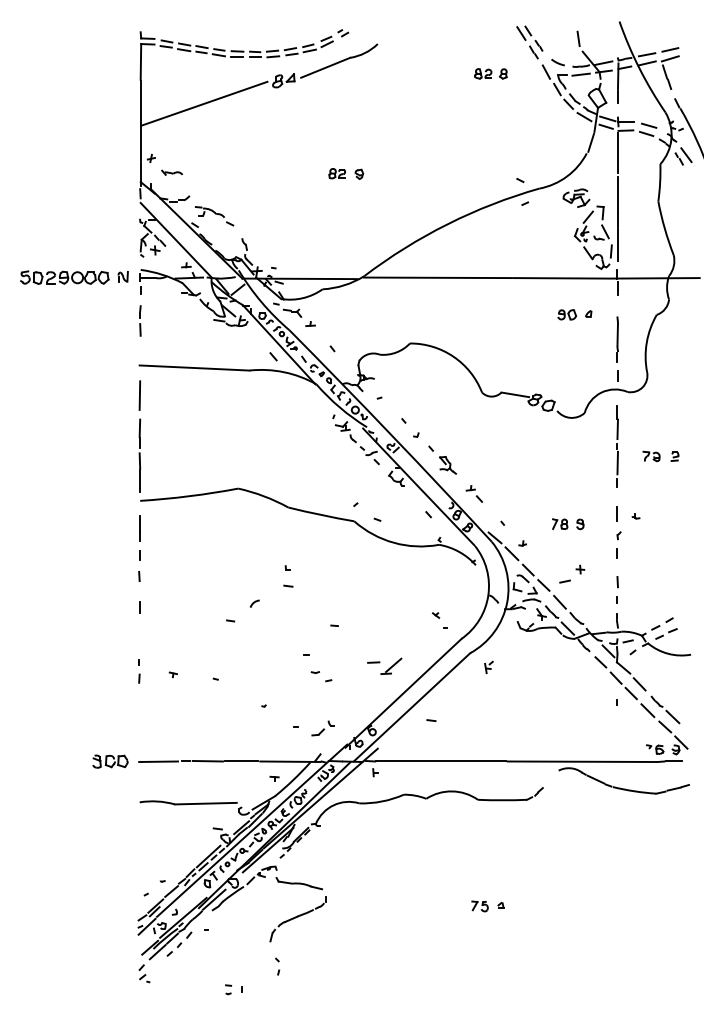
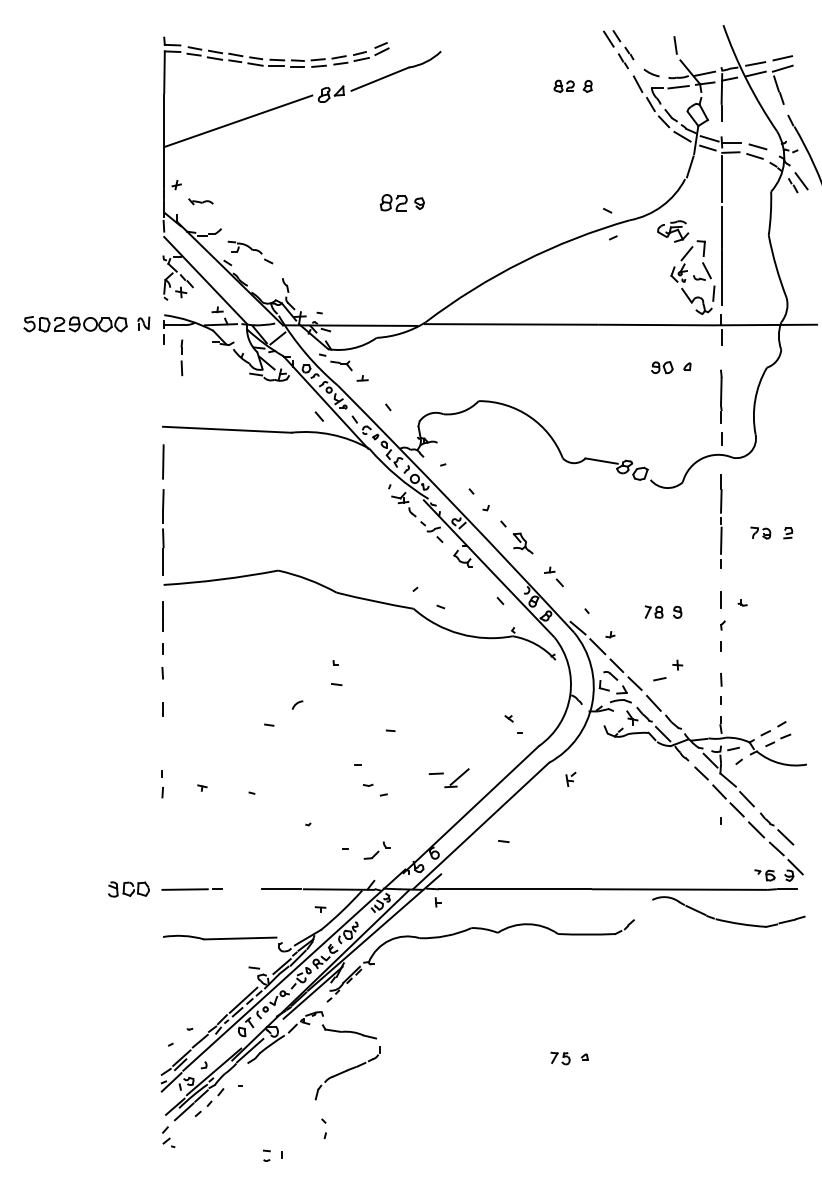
part: (343, 32) -> (400, 38), removed
part: (337, 173) -> (393, 202), size x1.4
part: (140, 320) -> (181, 357), moved
line: (207, 760) -> (242, 888), removed

